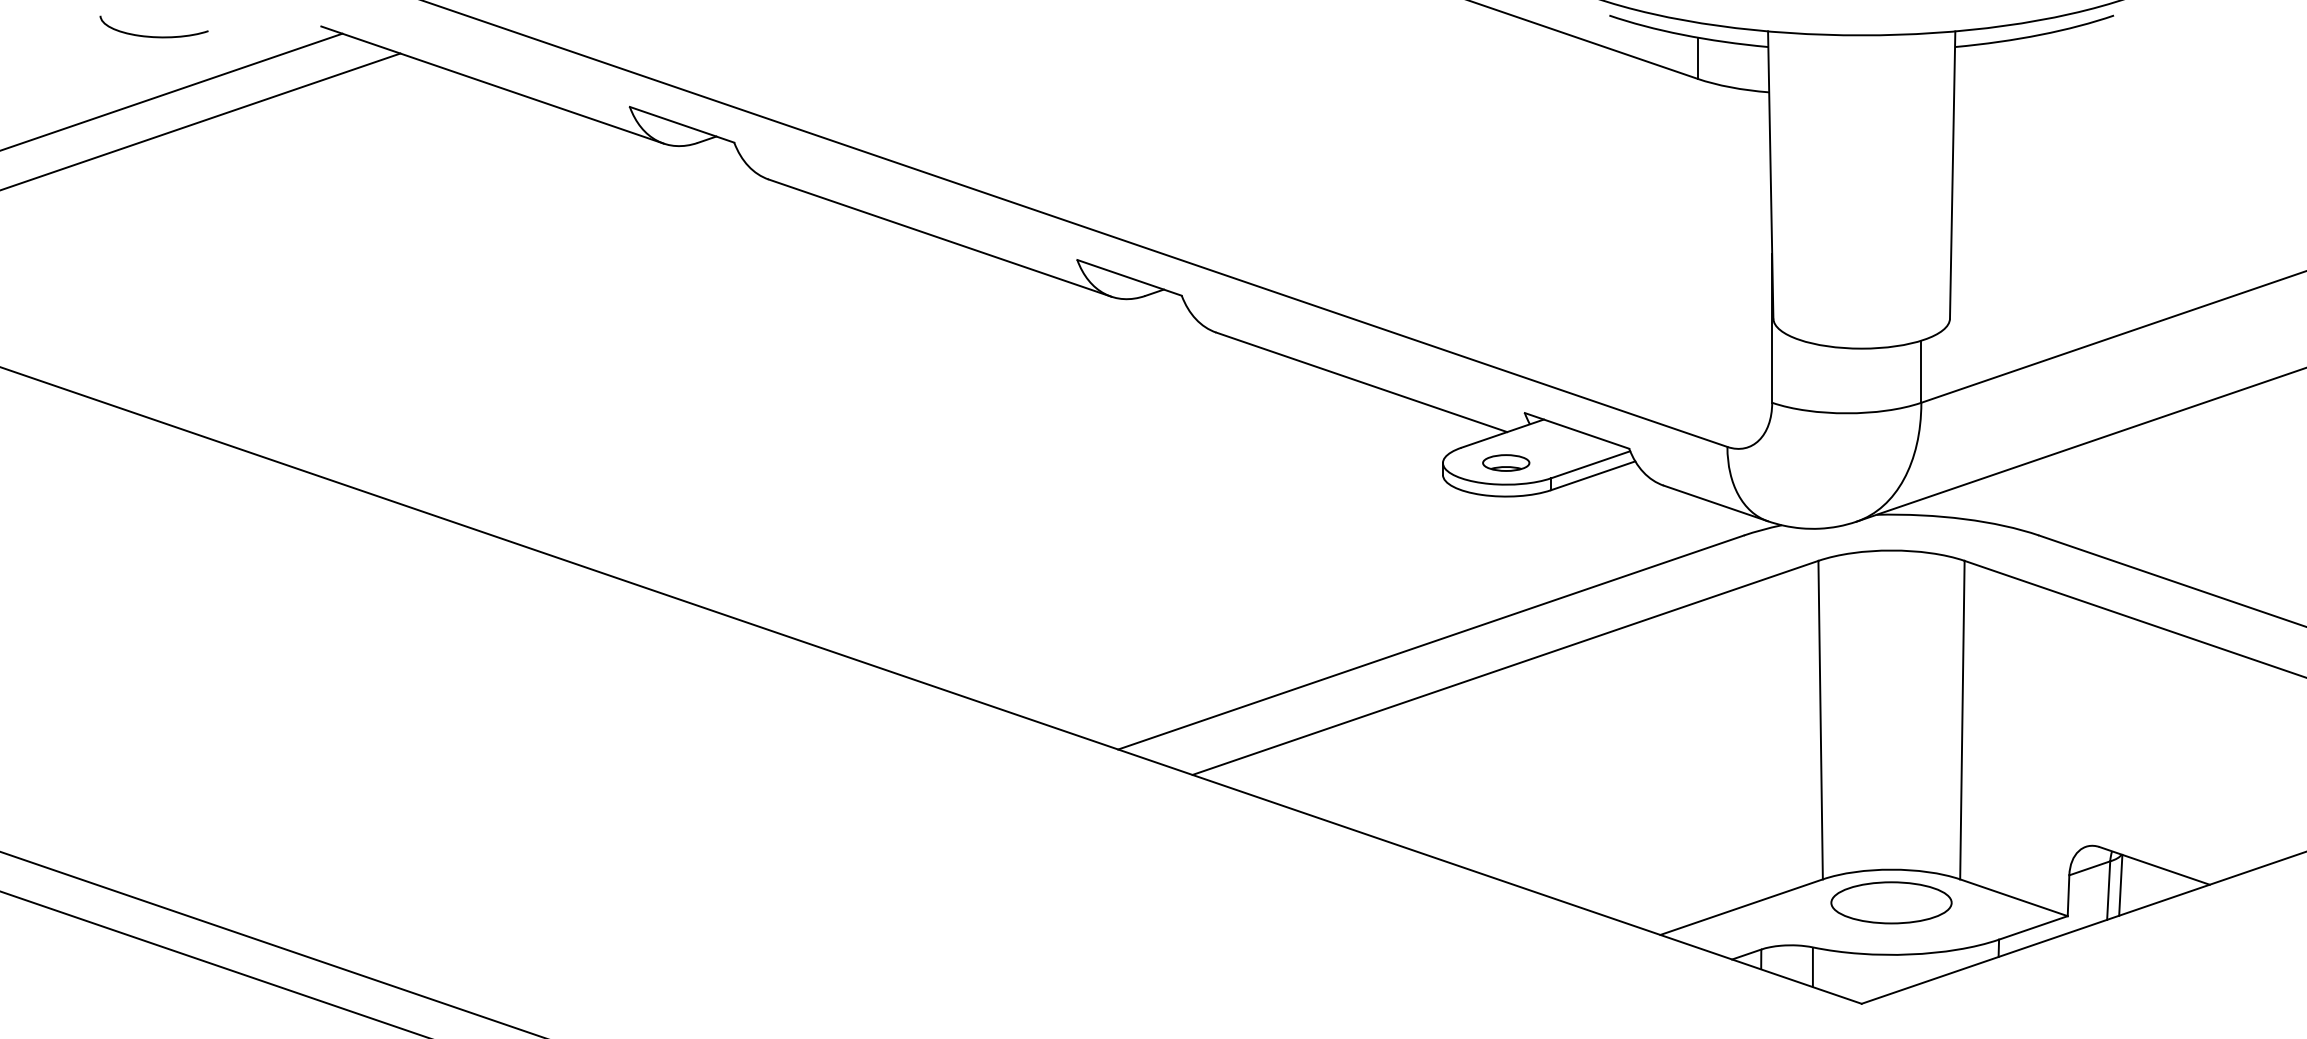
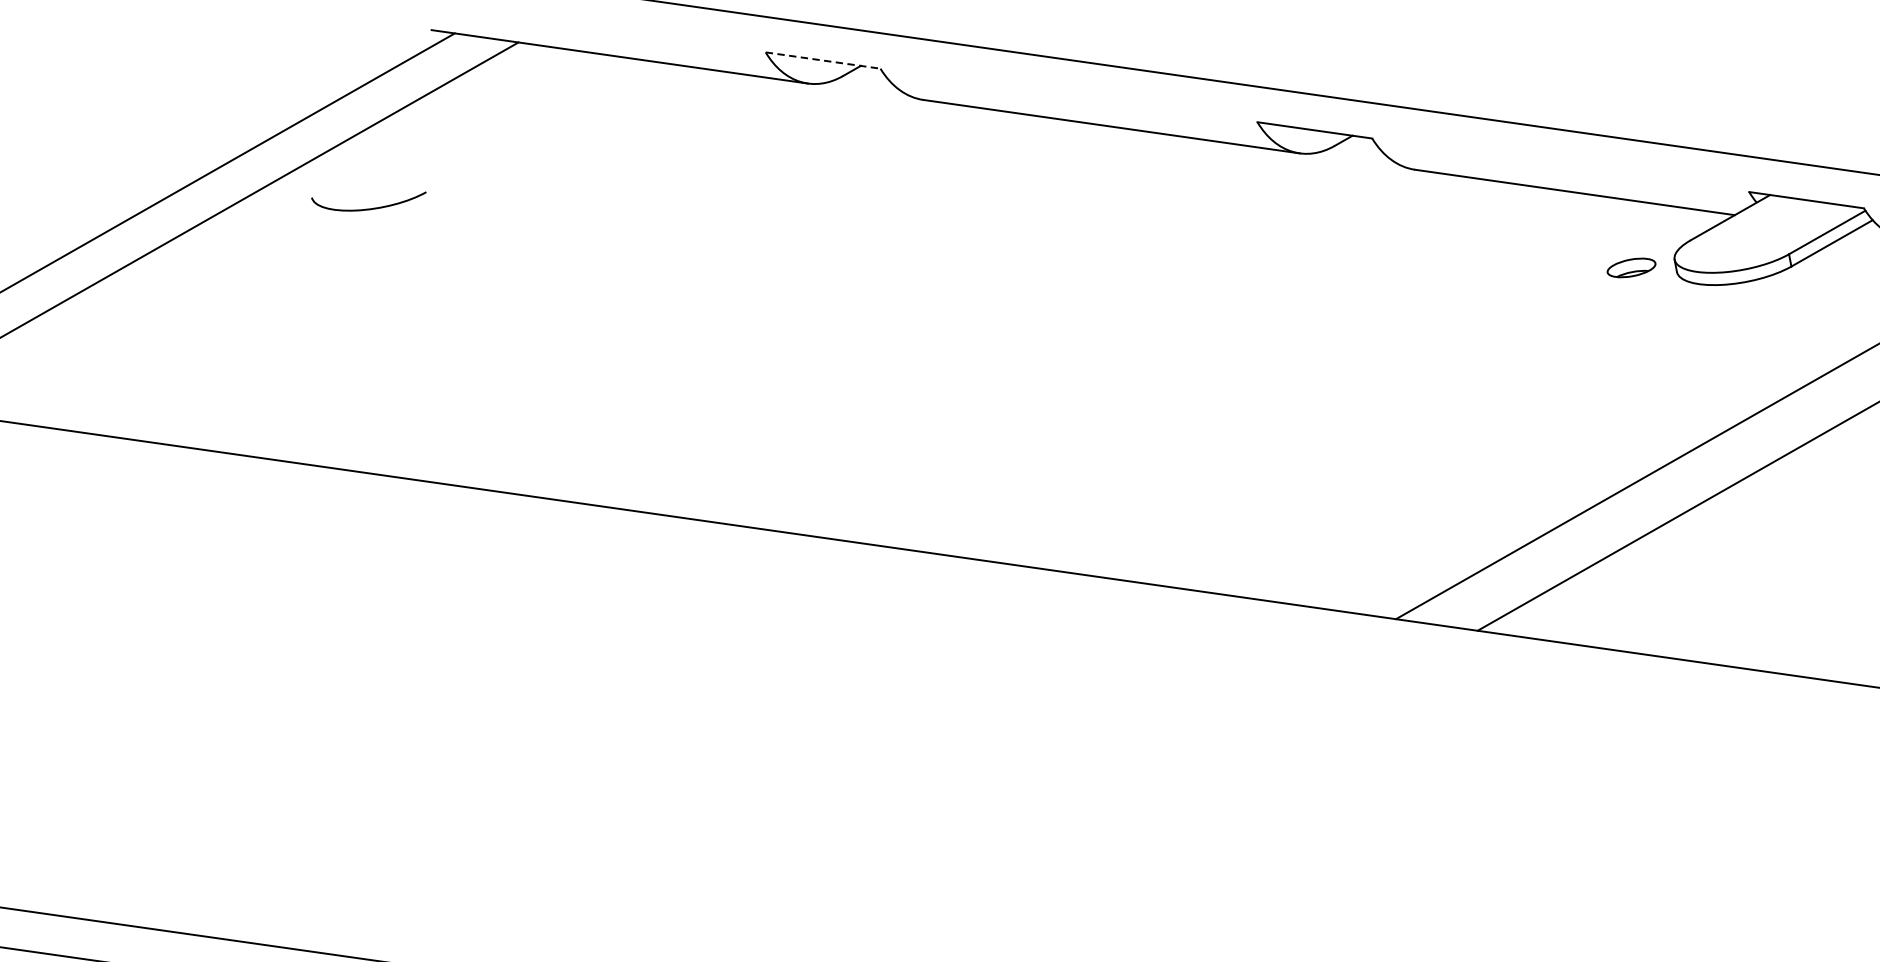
curve: (149, 35) -> (366, 208), moved
line: (682, 124) -> (823, 60), solid -> dashed
part: (1506, 462) -> (1631, 267), moved

